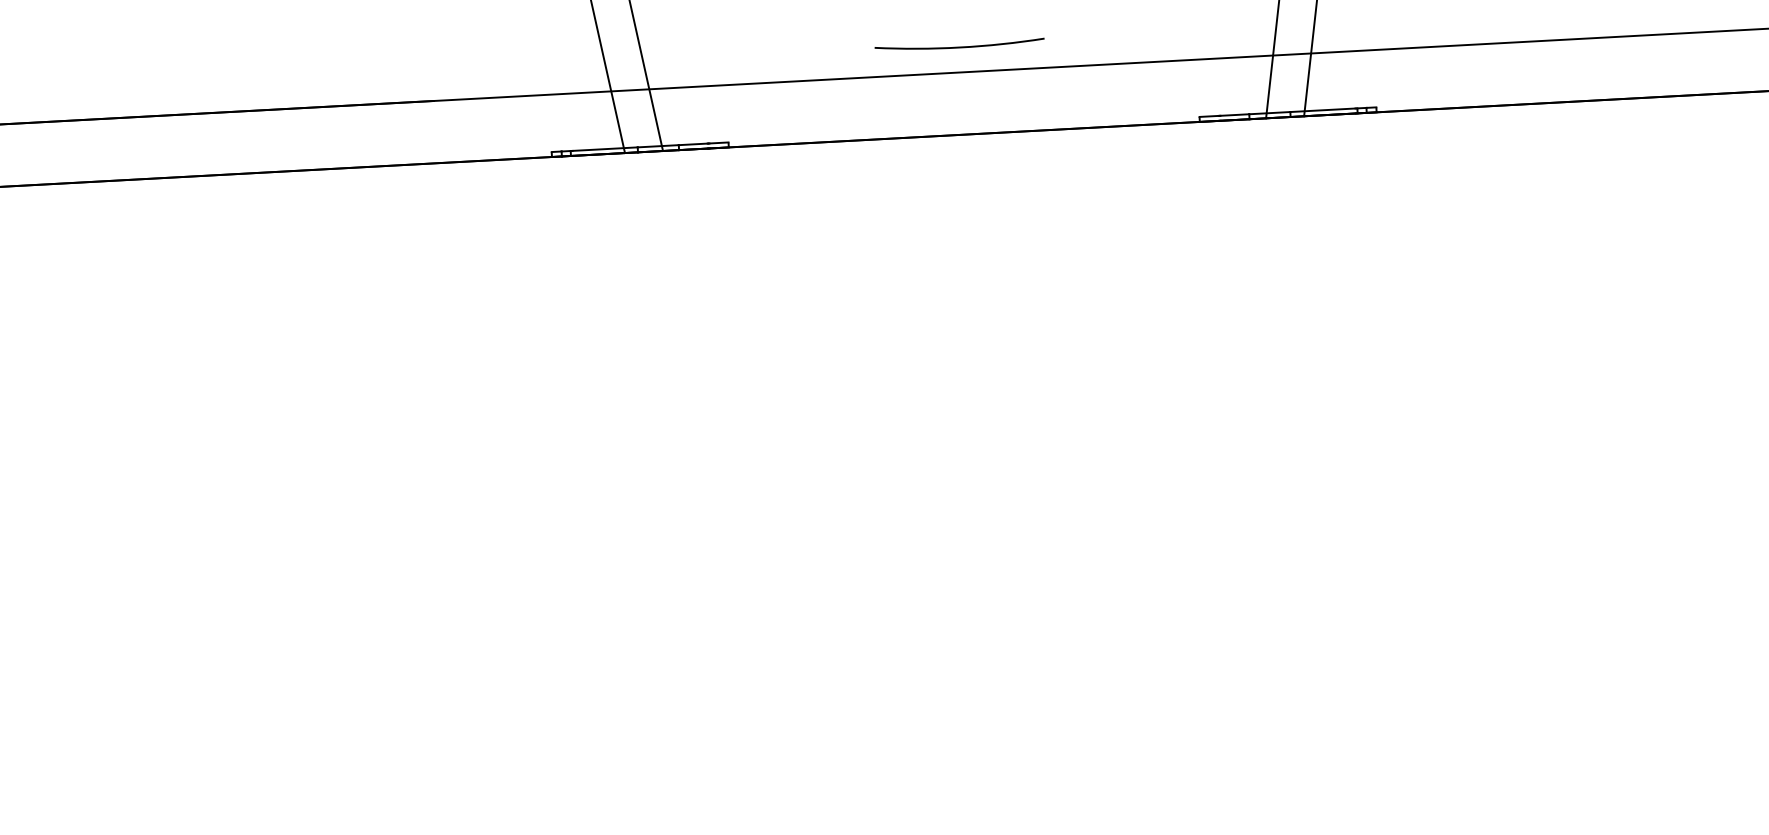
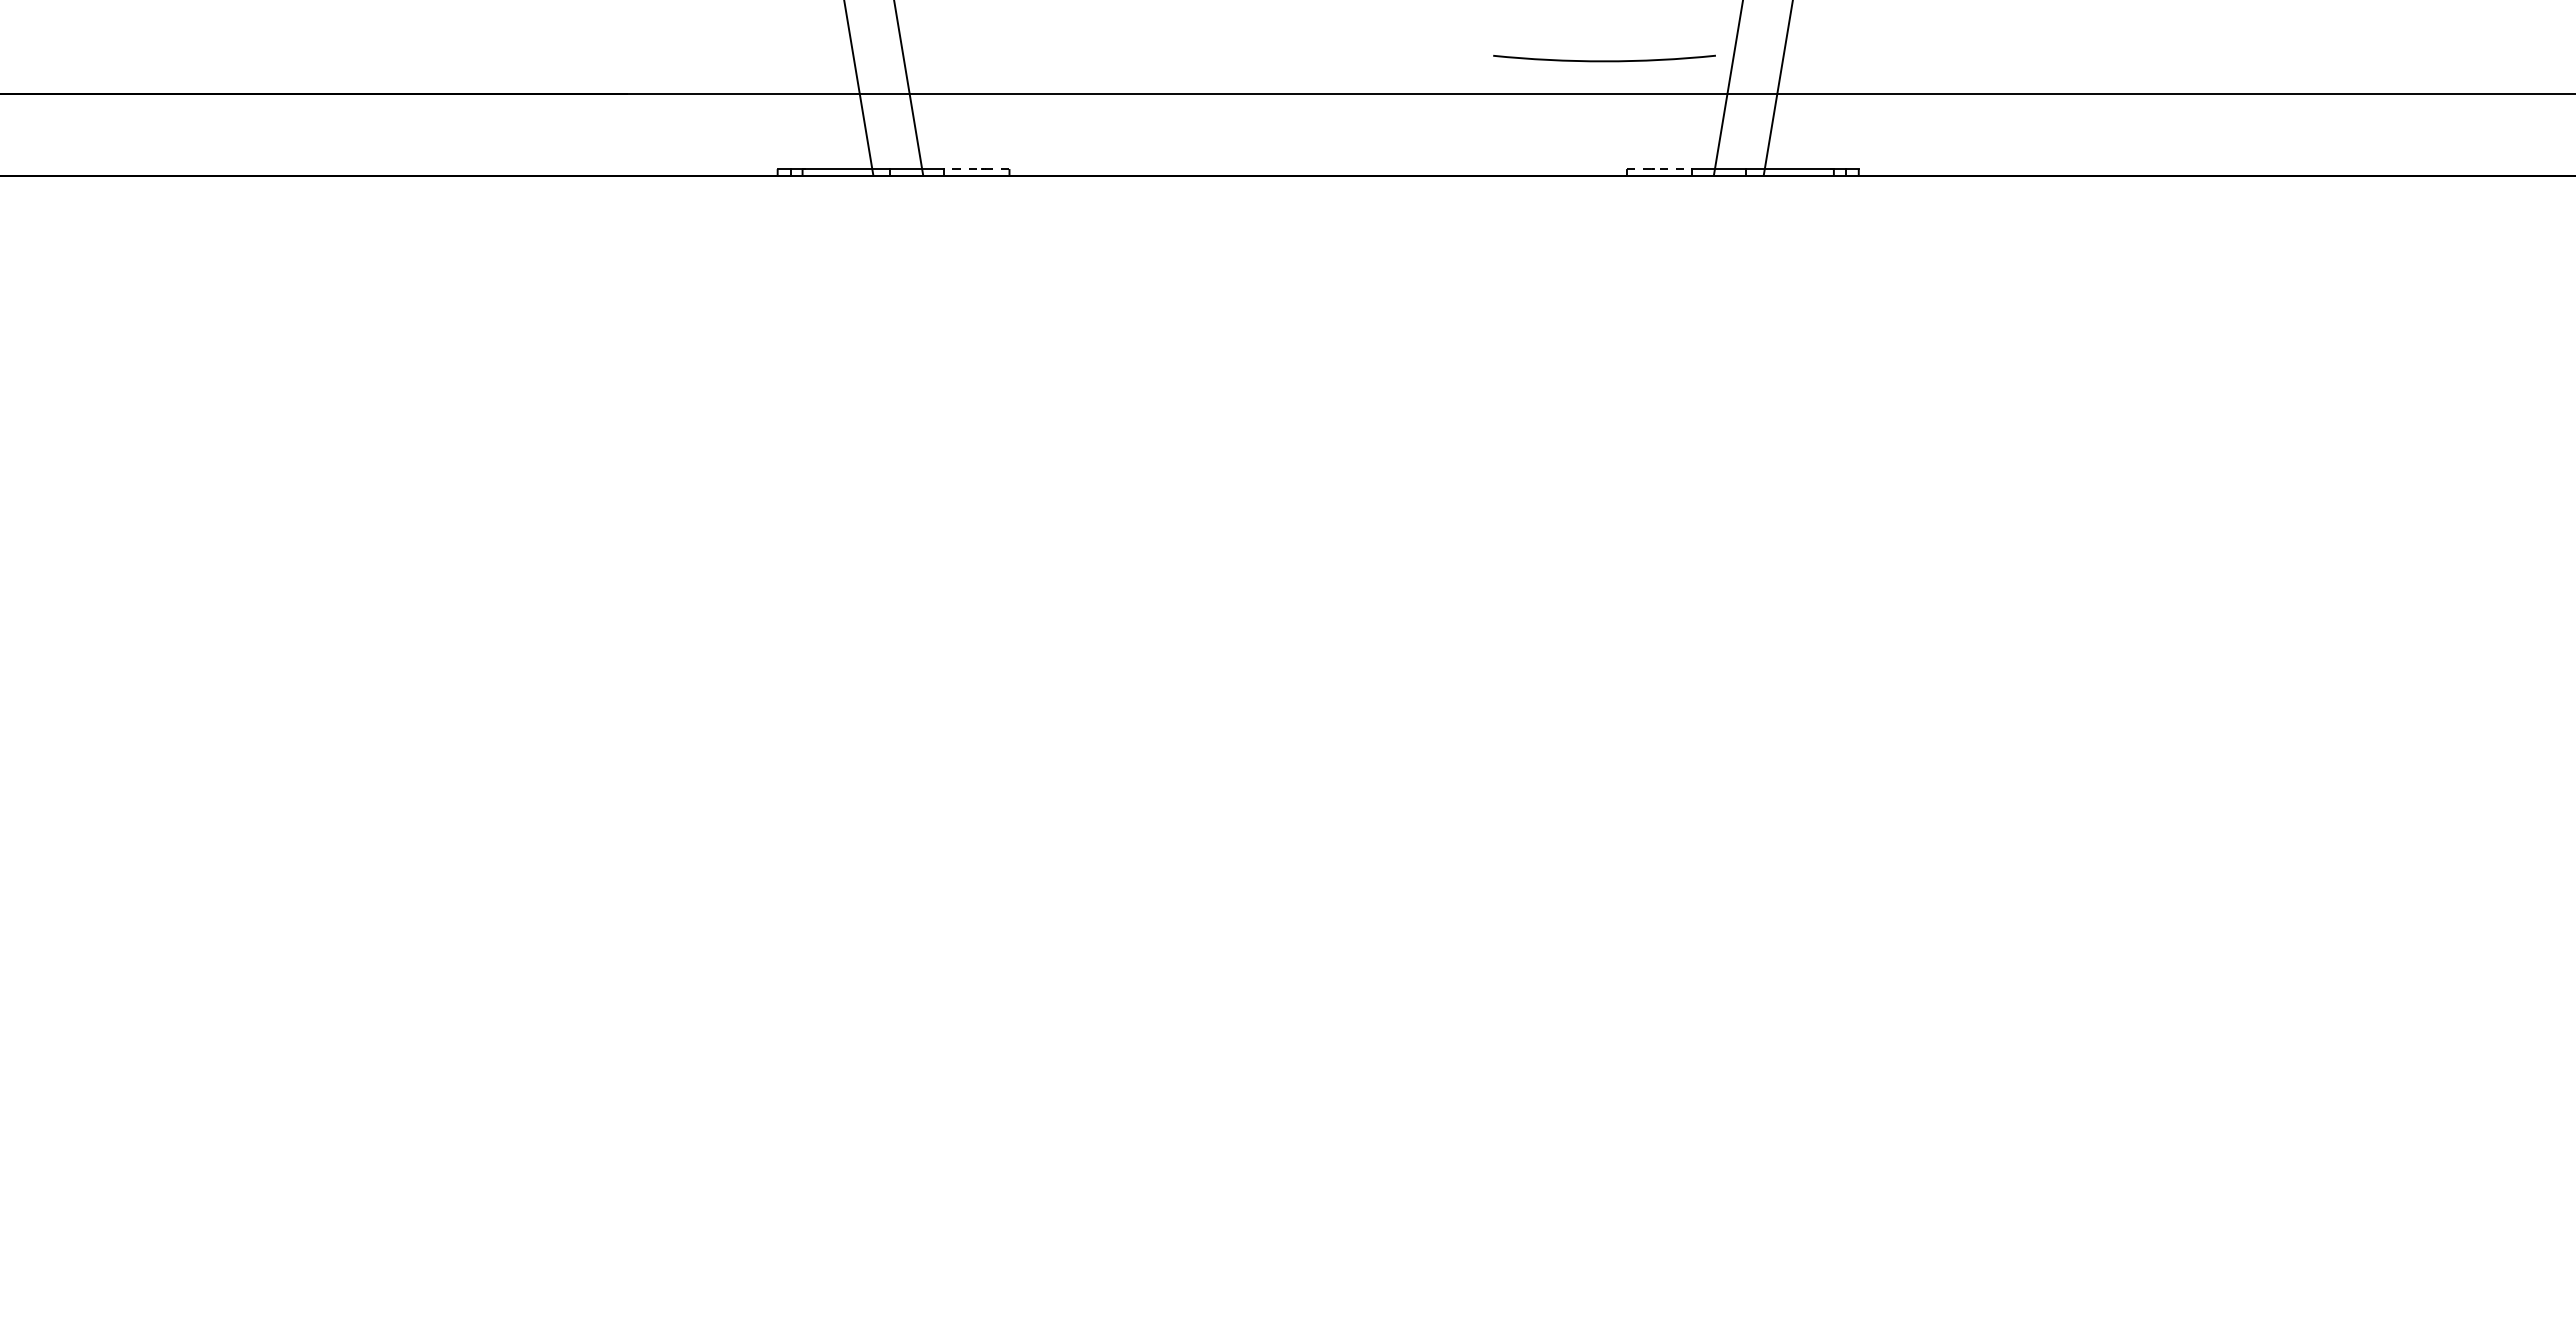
arc: (959, 46) -> (1604, 60), moved
line: (1224, 115) -> (1659, 169), solid -> dashed
line: (703, 144) -> (976, 169), solid -> dashed

